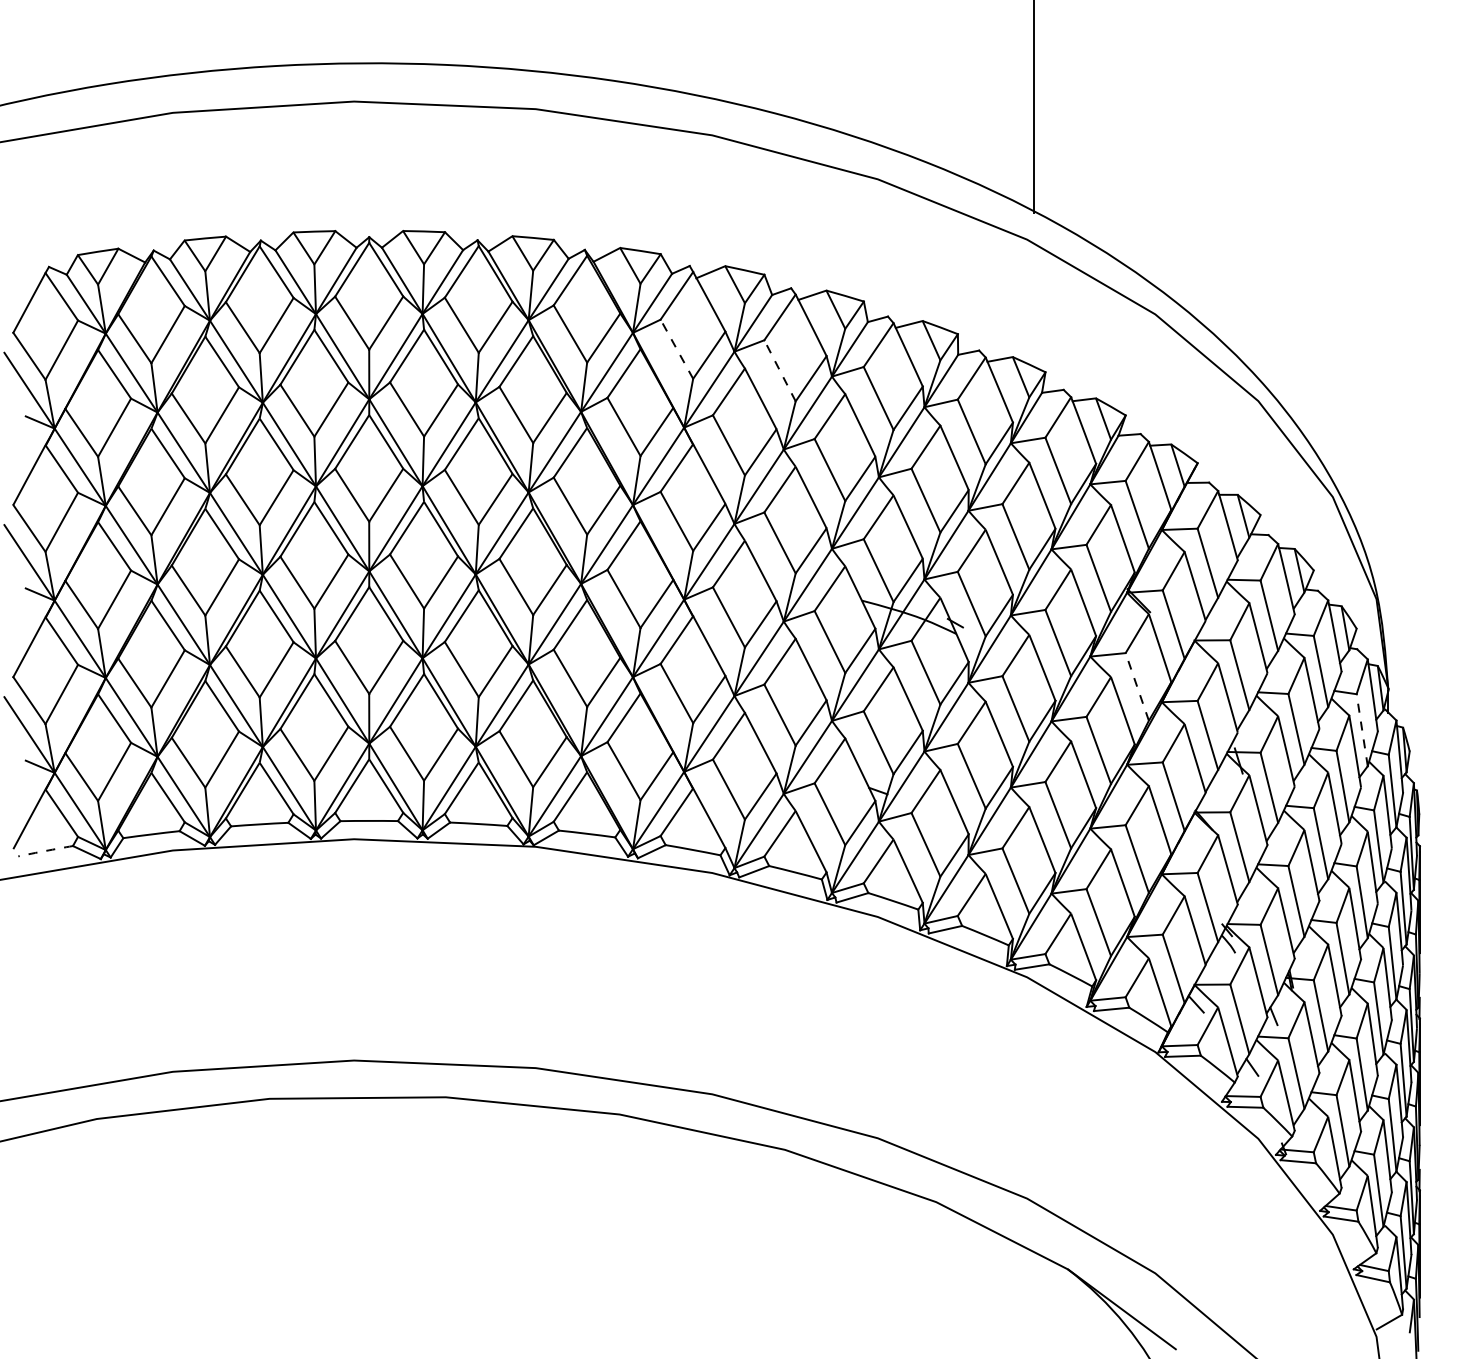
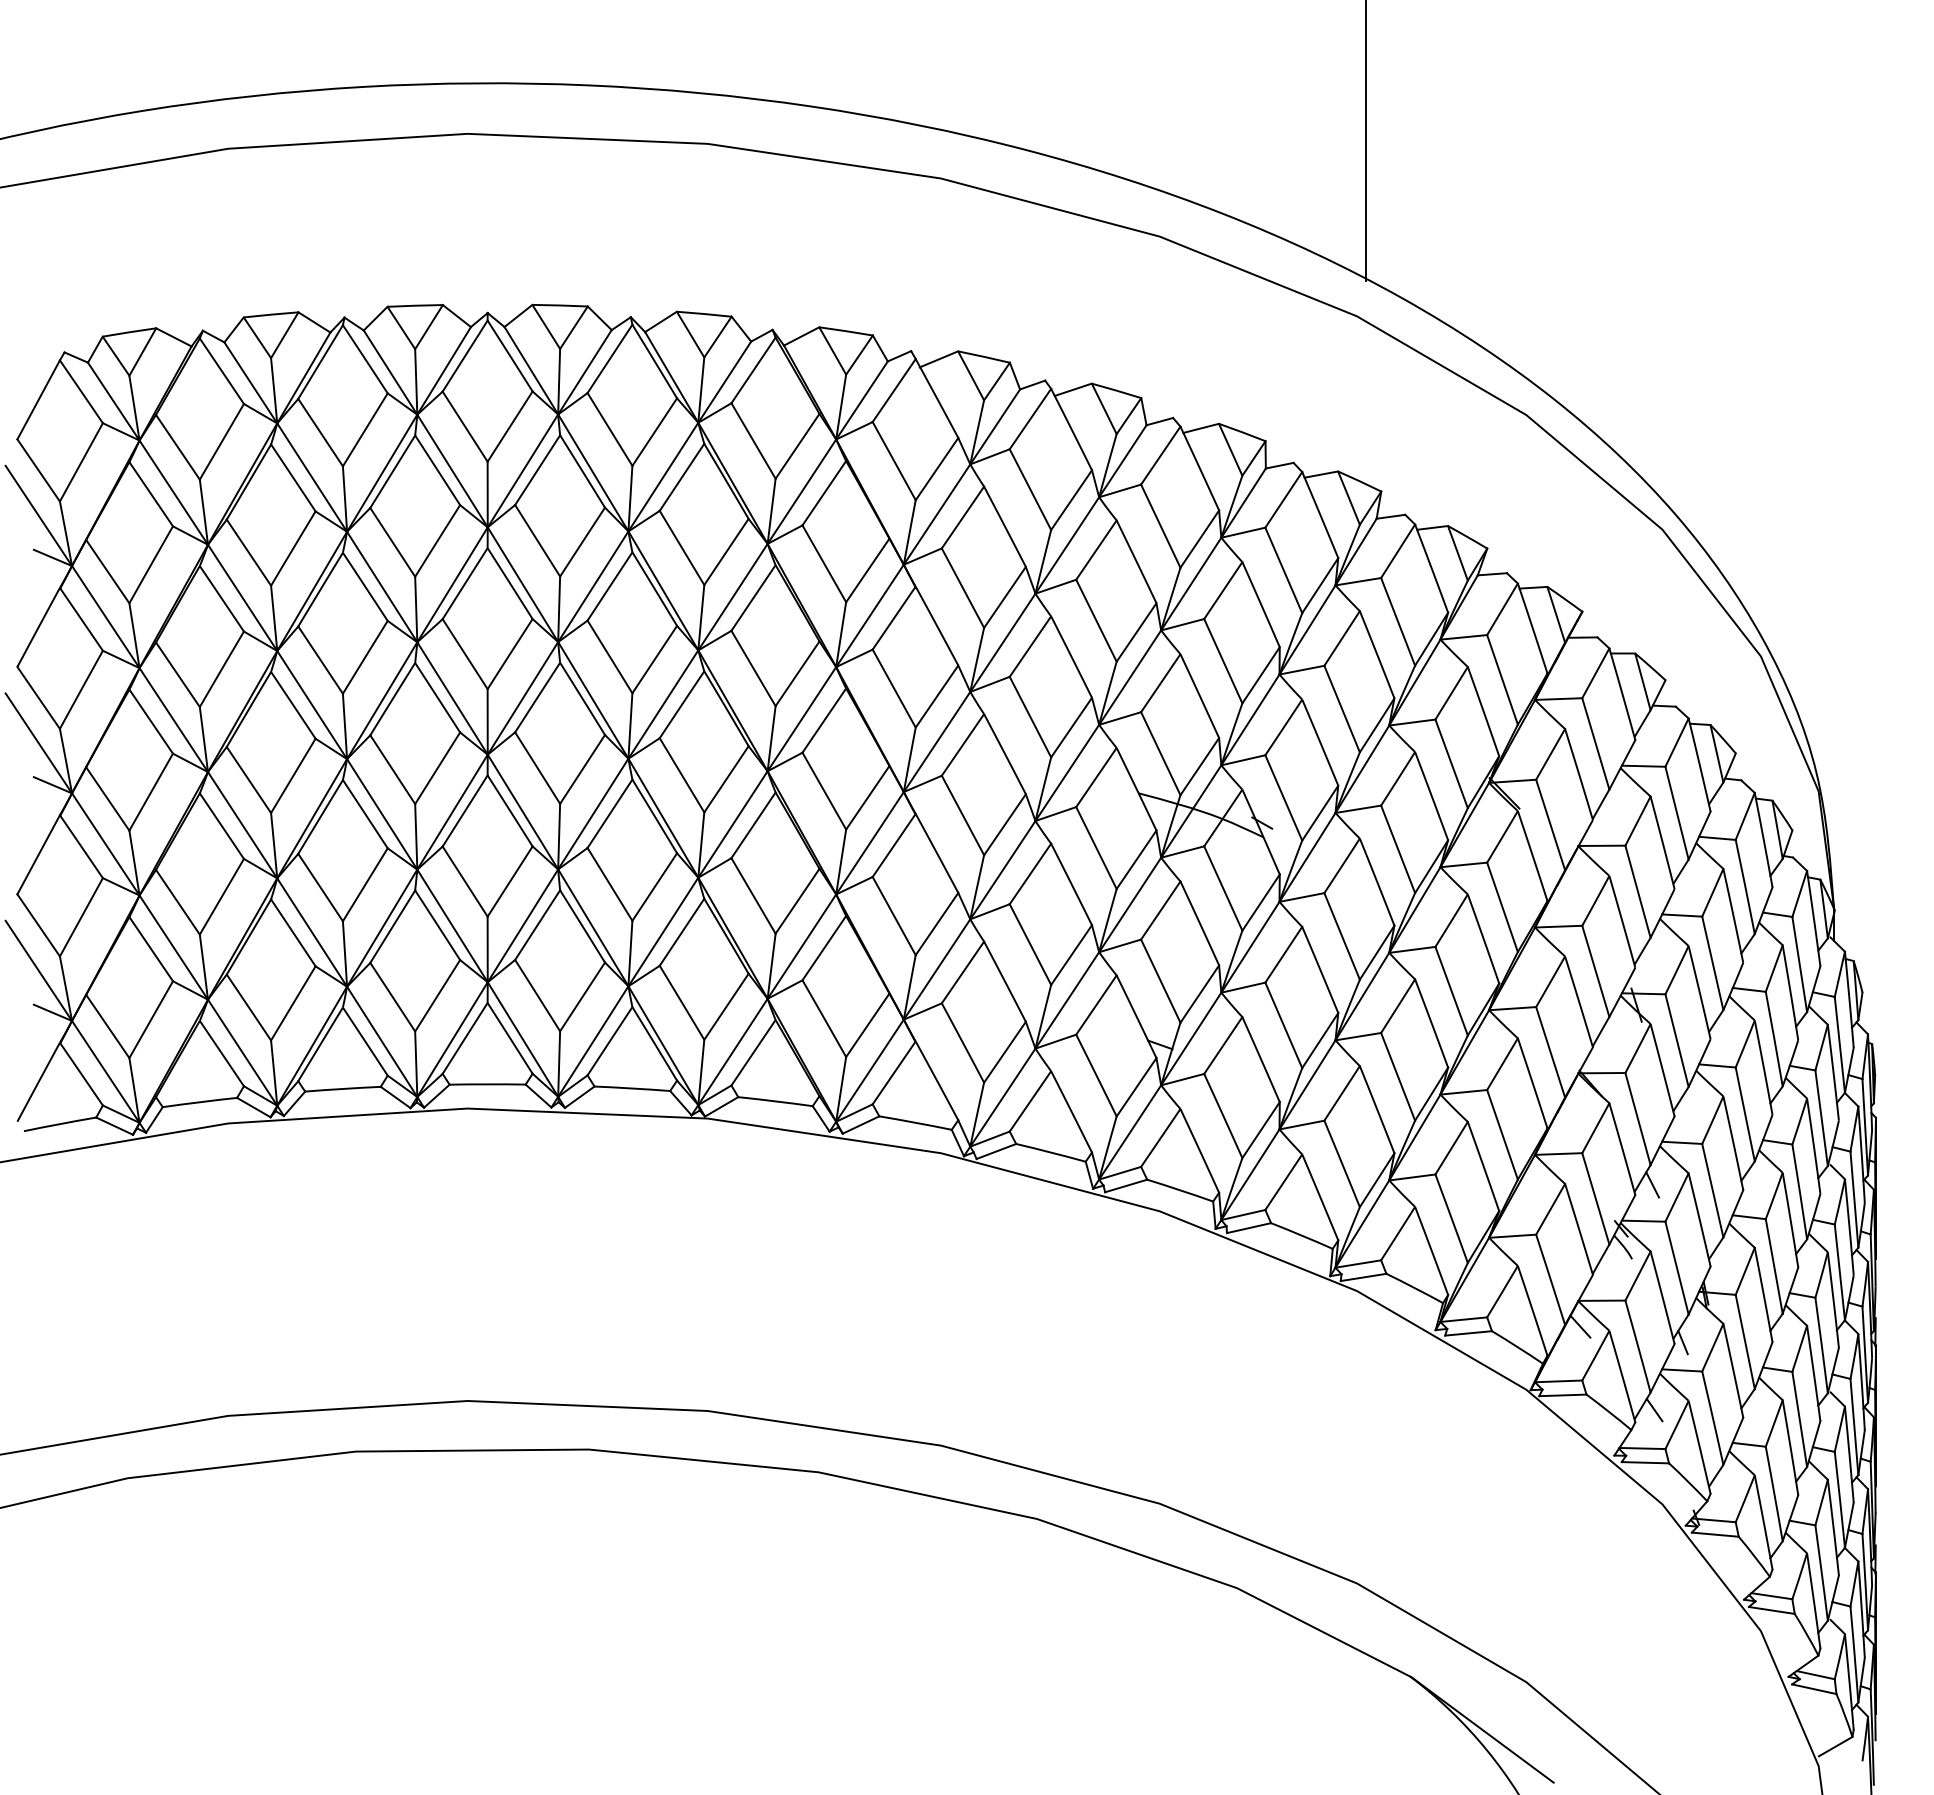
line: (677, 349) -> (894, 461), dashed -> solid
line: (780, 370) -> (1030, 489), dashed -> solid
line: (1137, 686) -> (1502, 906), dashed -> solid
line: (1362, 730) -> (1799, 964), dashed -> solid
arc: (45, 851) -> (60, 1124), dashed -> solid
line: (1250, 896) -> (1652, 1184), added

